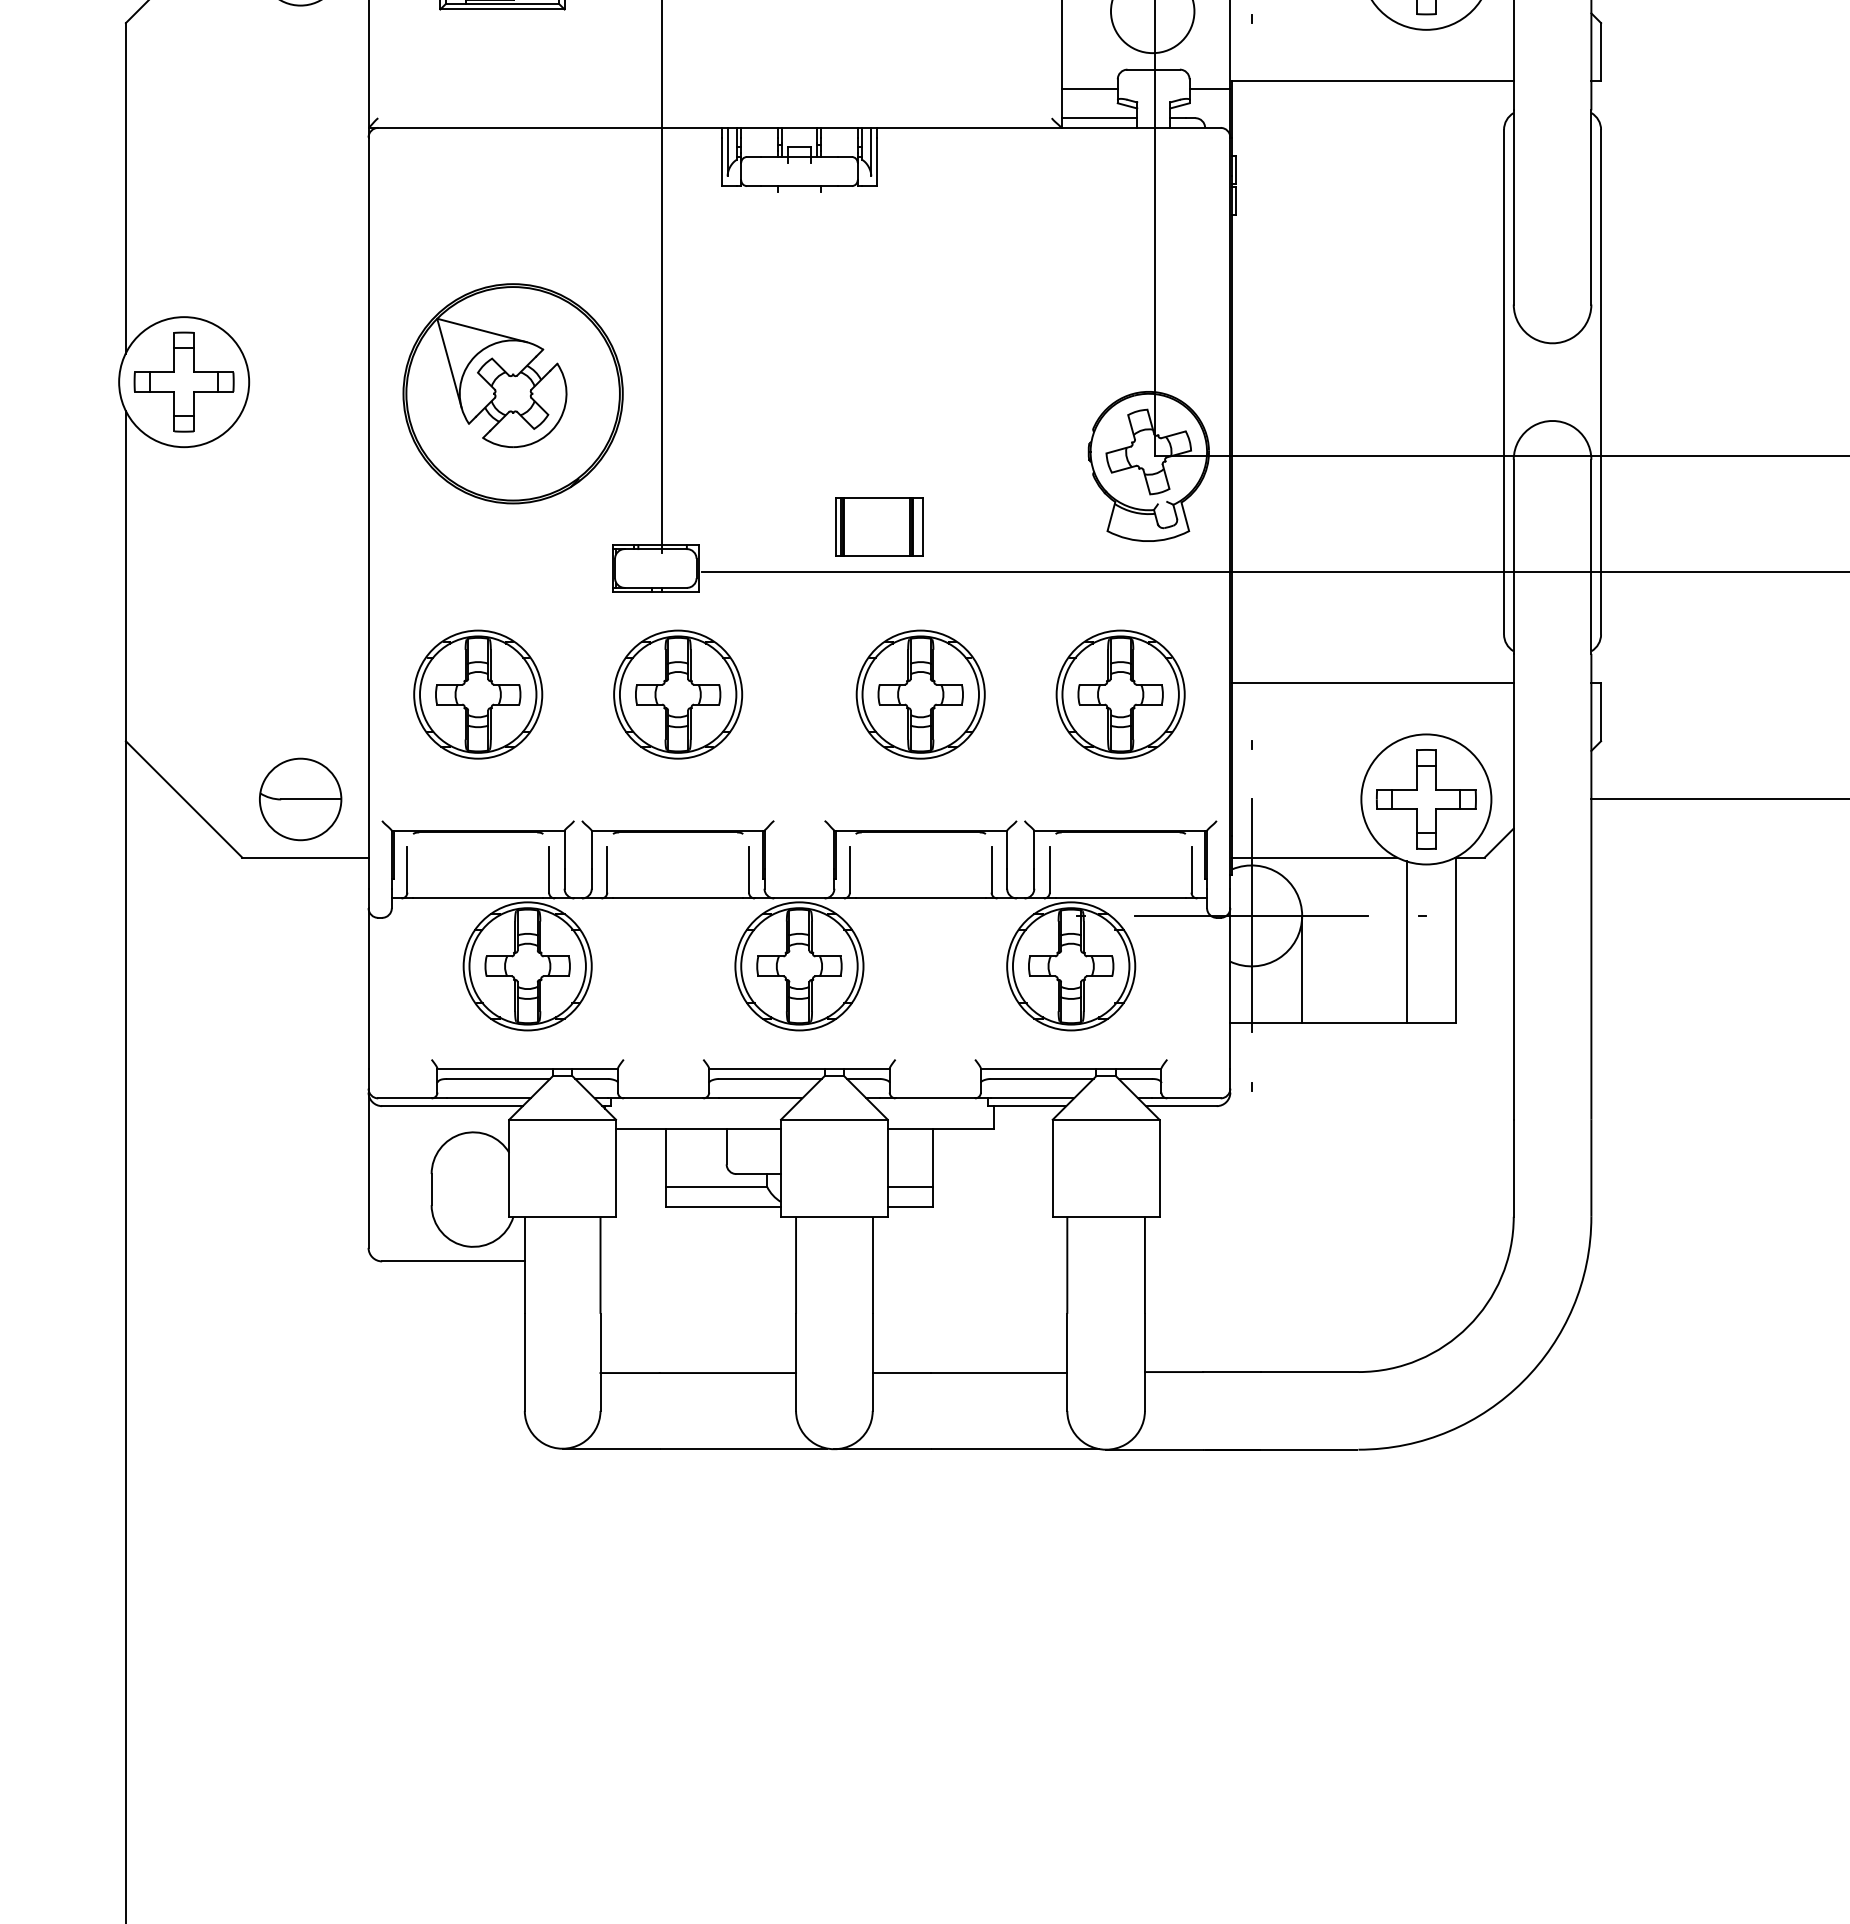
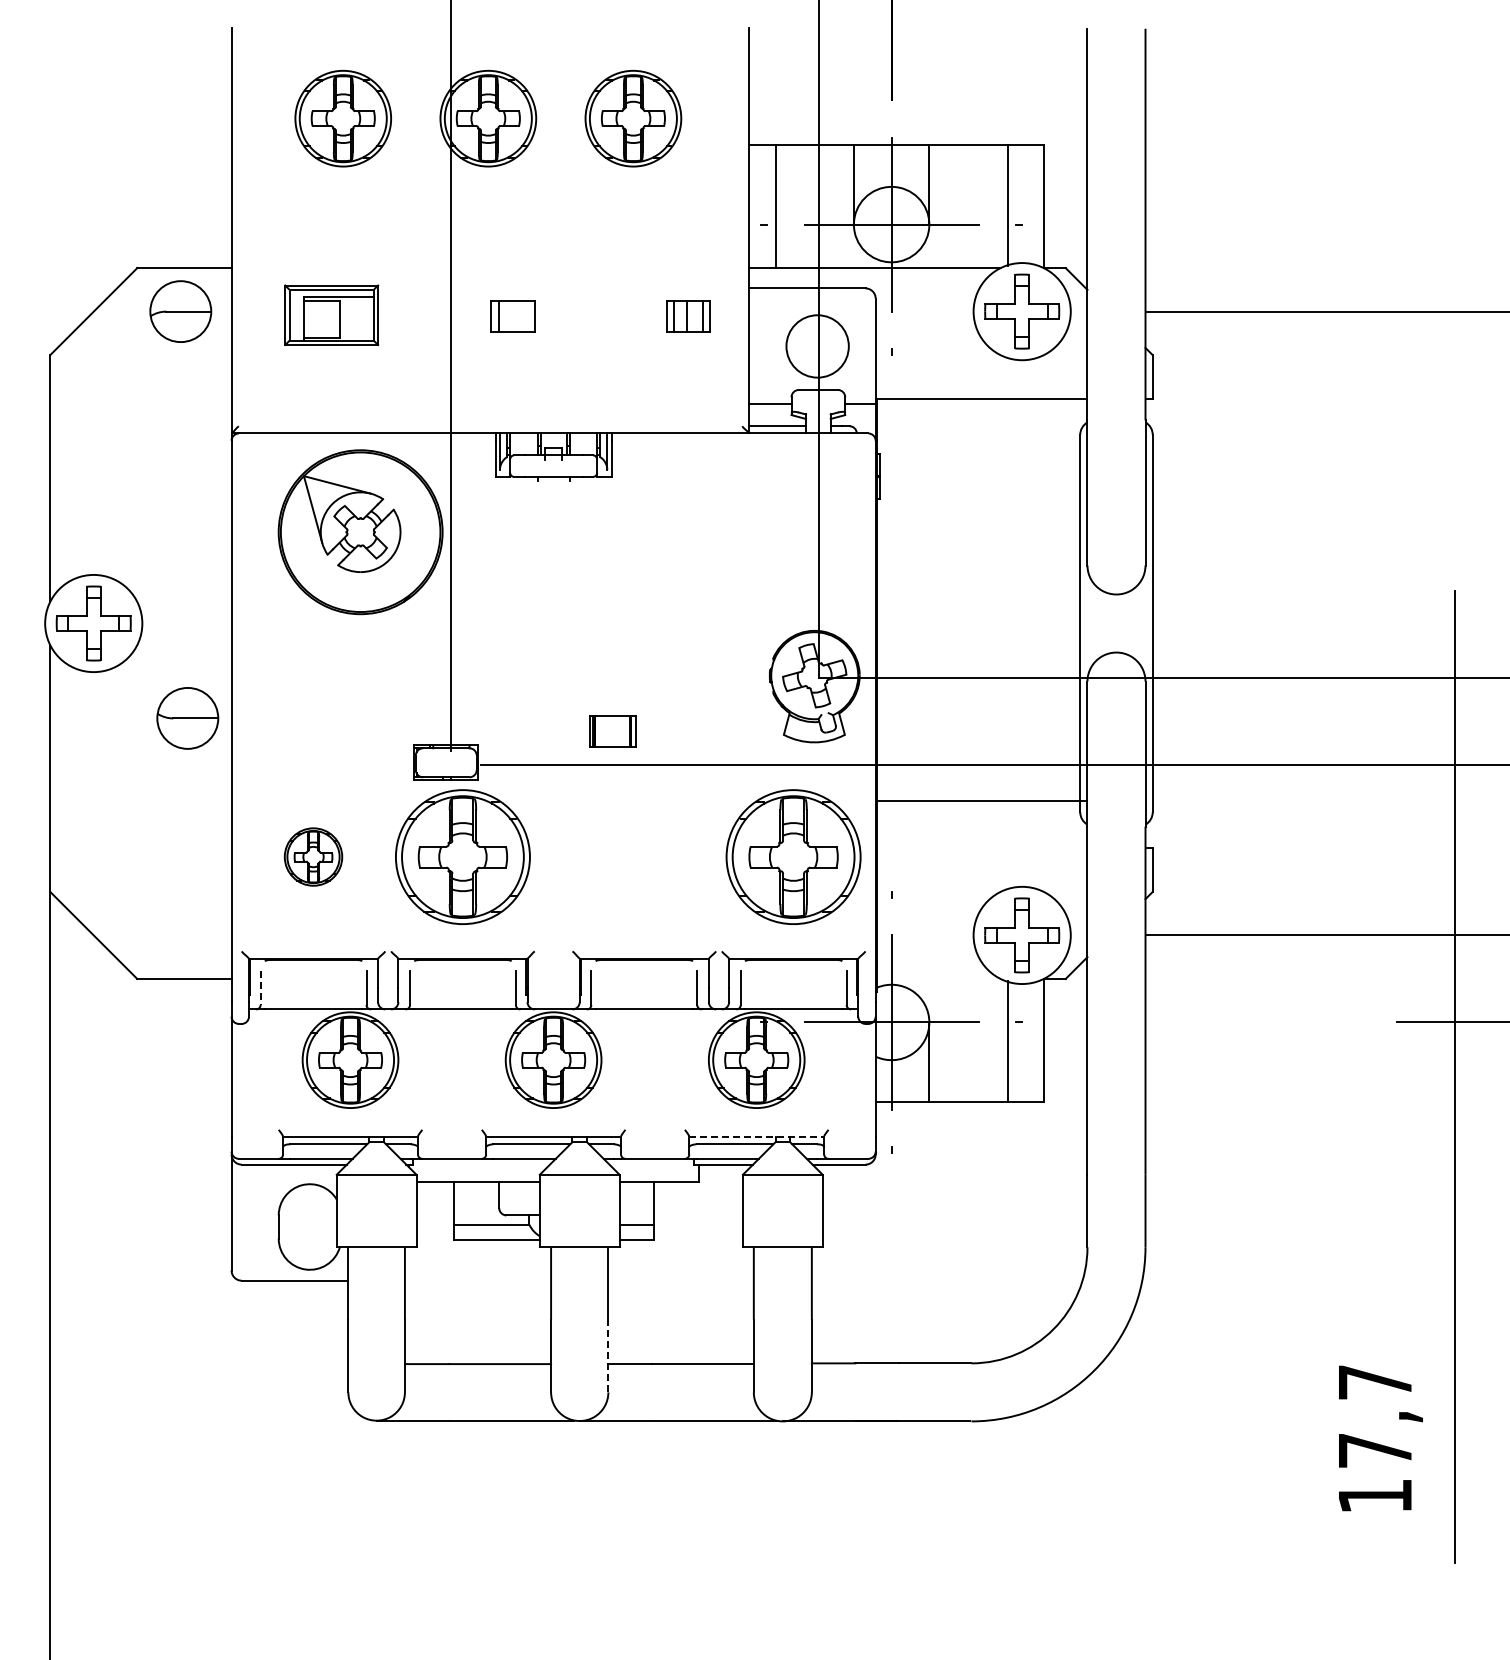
part: (512, 394) -> (360, 532), moved
part: (879, 526) -> (613, 731), size x0.7
line: (1373, 683) -> (982, 801), moved
part: (478, 693) -> (313, 856), size x0.6
part: (677, 693) -> (462, 856), size x1.4
part: (921, 693) -> (644, 856), removed
part: (1120, 693) -> (793, 856), size x1.4
part: (300, 799) -> (187, 718), moved
line: (1314, 857) -> (938, 978), removed
line: (407, 870) -> (260, 988), solid -> dashed
line: (1072, 1069) -> (757, 1137), solid -> dashed
line: (872, 1361) -> (608, 1355), solid -> dashed

